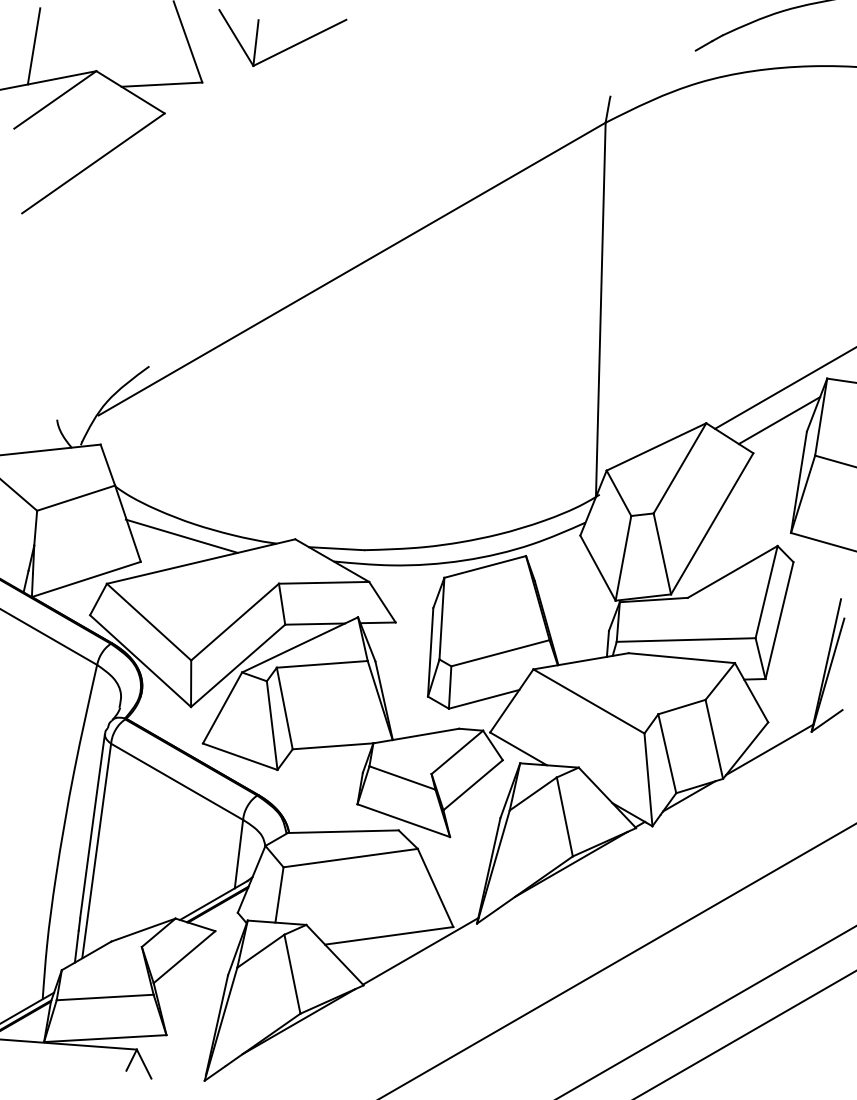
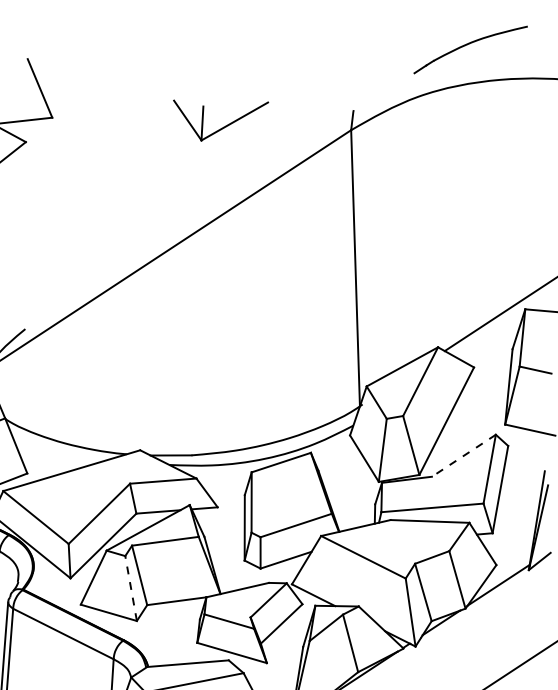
part: (288, 47) -> (226, 125), moved
line: (779, 420) -> (491, 342), removed
line: (181, 535) -> (56, 452), removed
line: (732, 571) -> (463, 455), solid -> dashed
line: (272, 725) -> (131, 588), solid -> dashed

